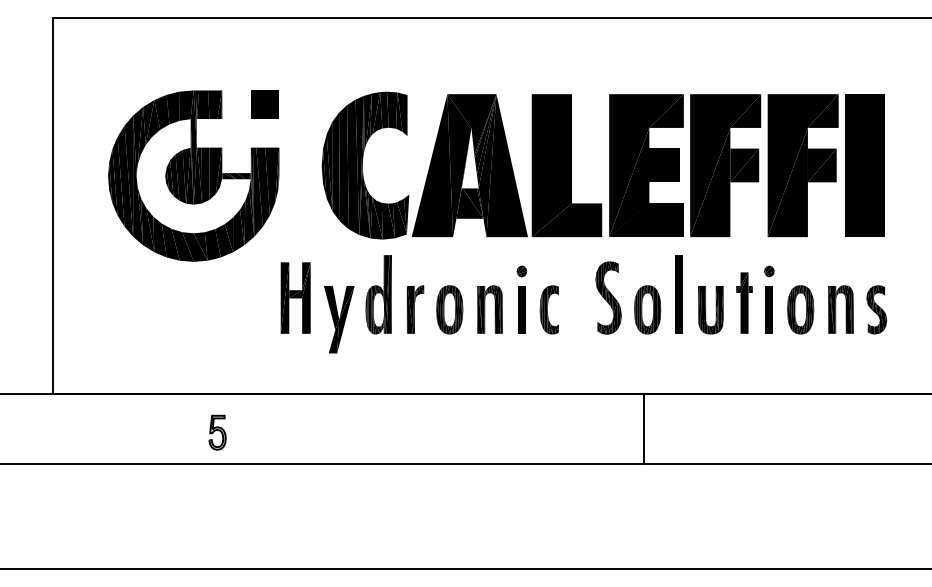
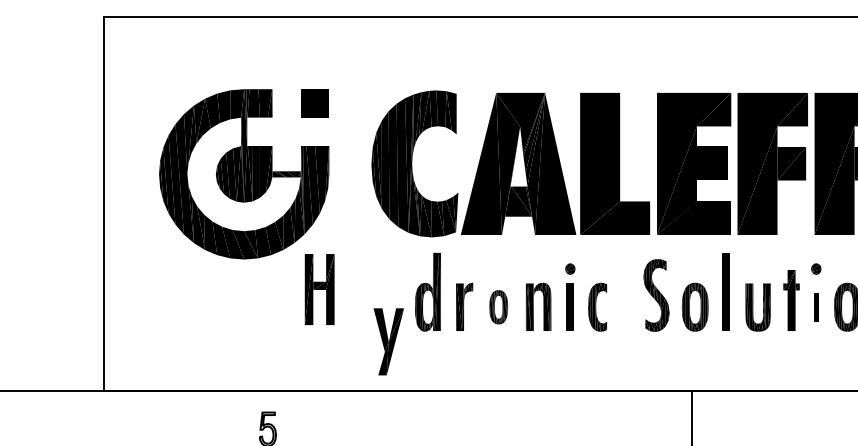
part: (295, 297) -> (319, 288), moved
part: (449, 309) -> (498, 306), size x0.7
part: (768, 309) -> (815, 306), size x0.6
part: (339, 319) -> (389, 341), moved

